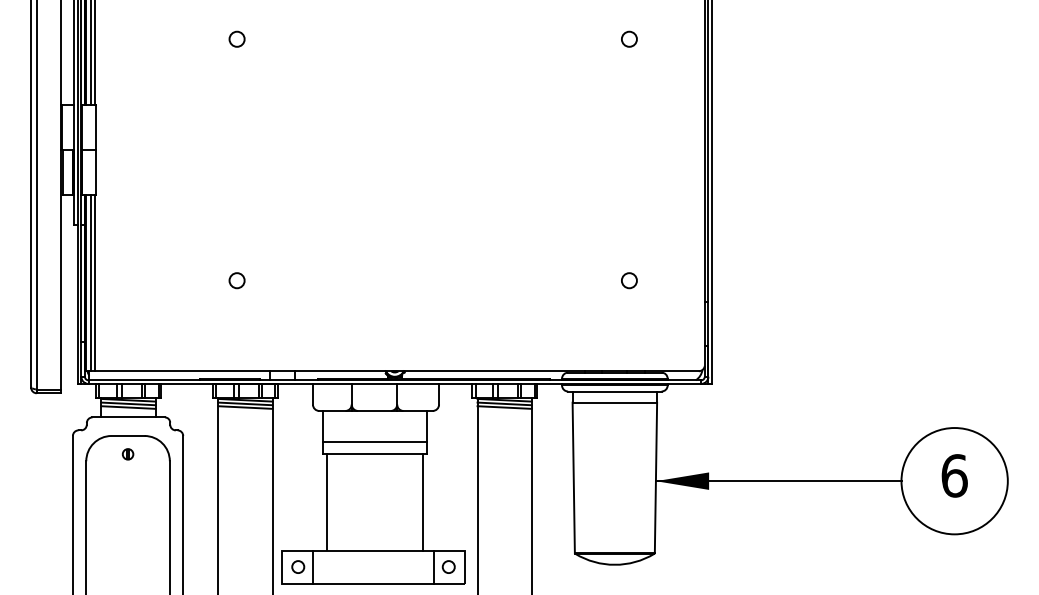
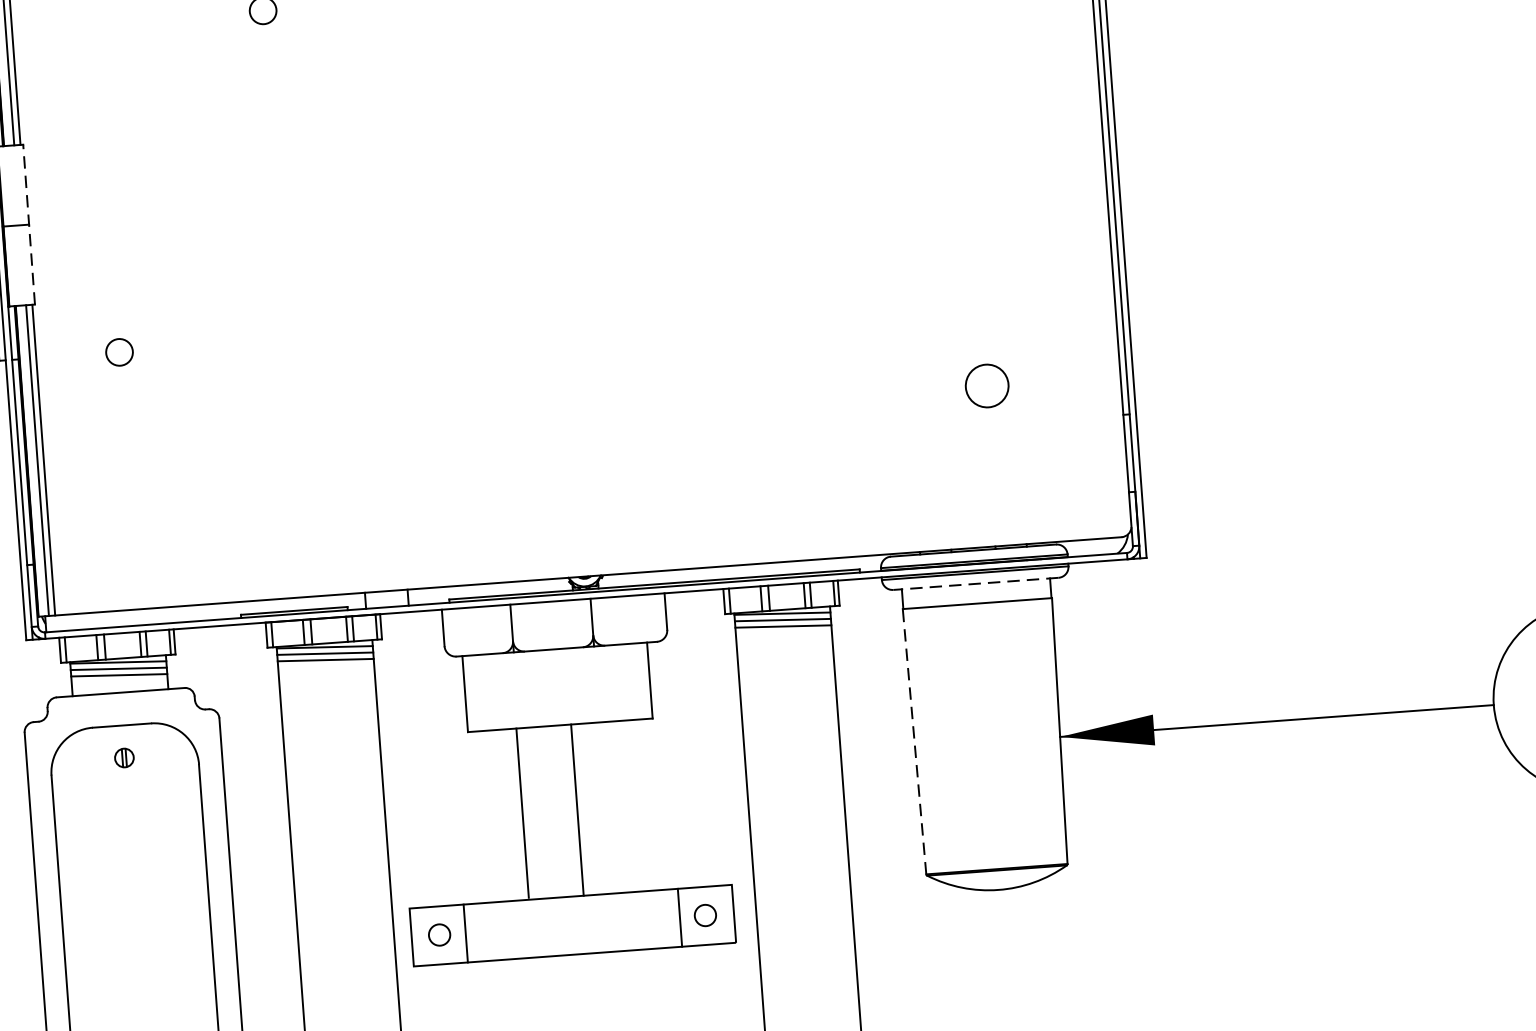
line: (96, 149) -> (29, 223), solid -> dashed
circle: (236, 280) -> (118, 352), moved
circle: (629, 280) -> (987, 385), size x1.6
line: (614, 391) -> (975, 583), solid -> dashed
line: (374, 442) -> (558, 705), removed
line: (573, 477) -> (914, 741), solid -> dashed
line: (327, 501) -> (523, 812), moved
line: (423, 501) -> (578, 808), moved

